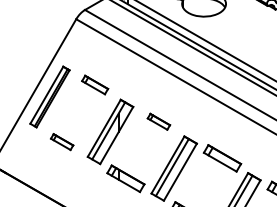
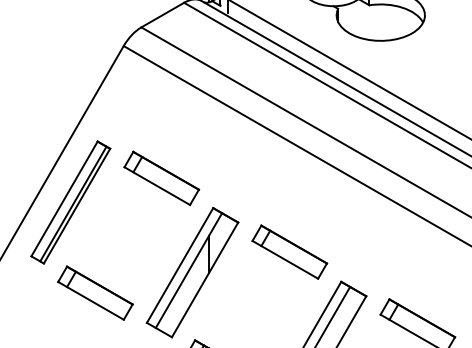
part: (94, 84) -> (160, 177), size x1.43
part: (158, 121) -> (289, 251), size x1.67
part: (61, 141) -> (94, 291), size x1.67

